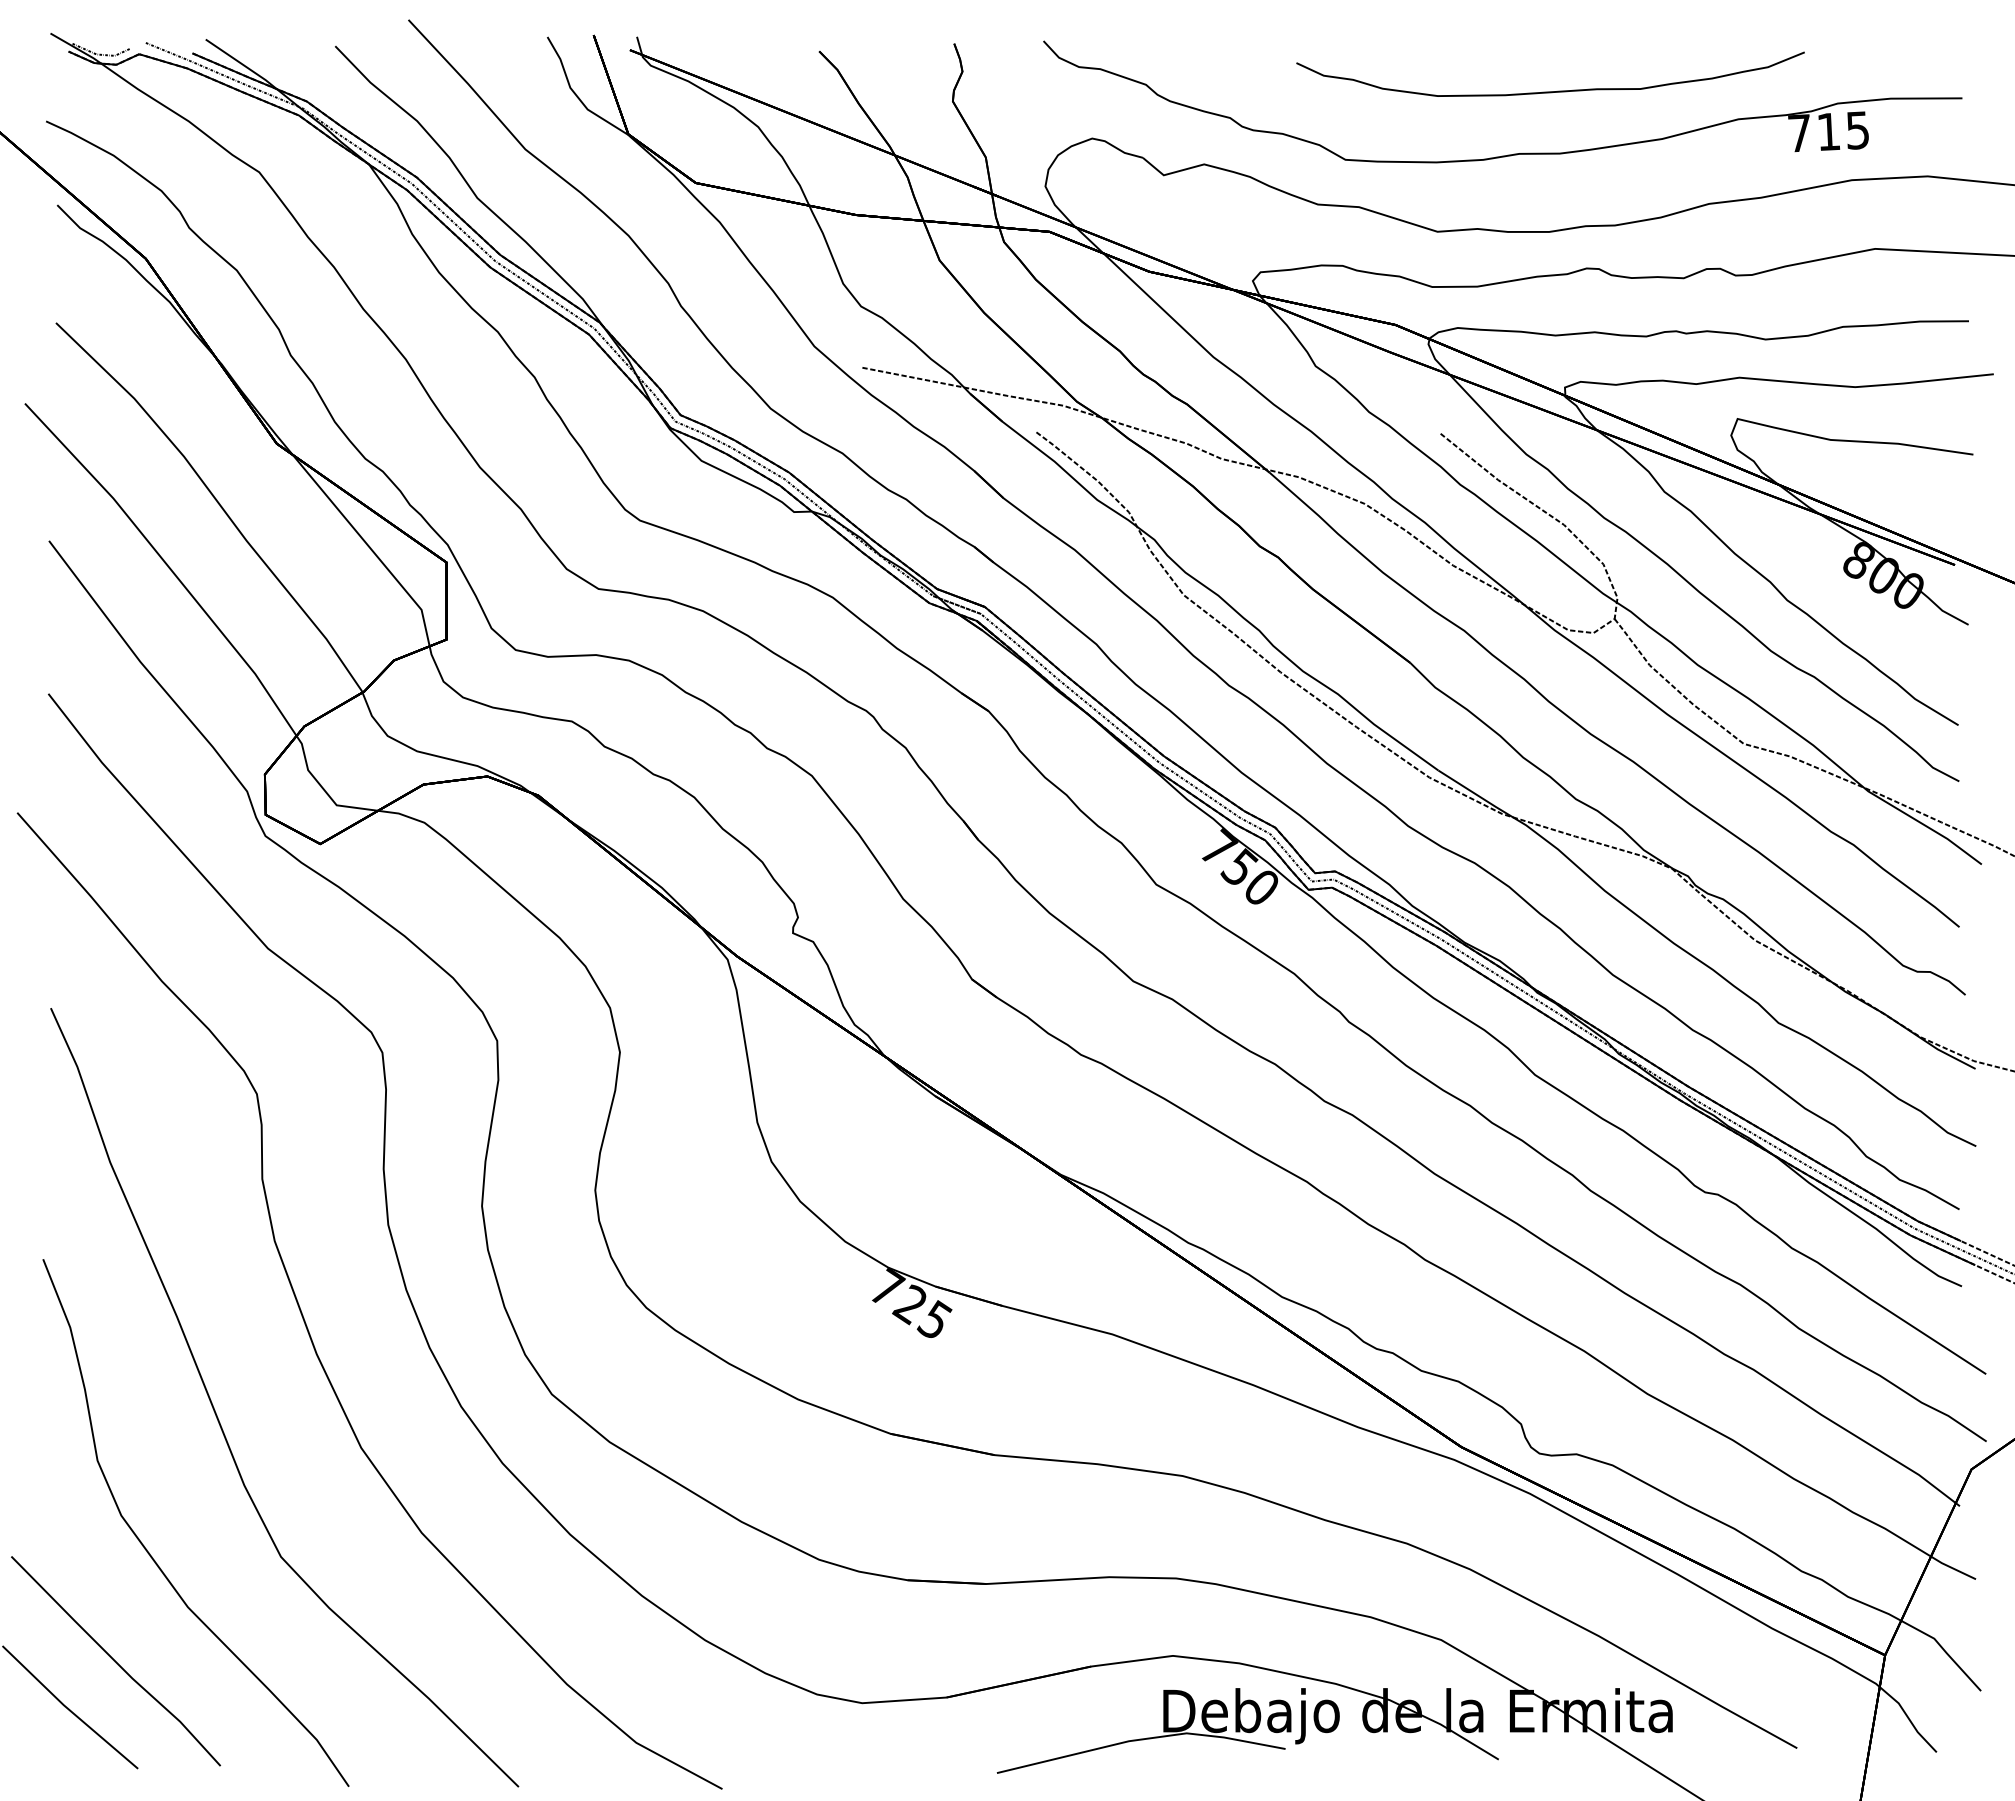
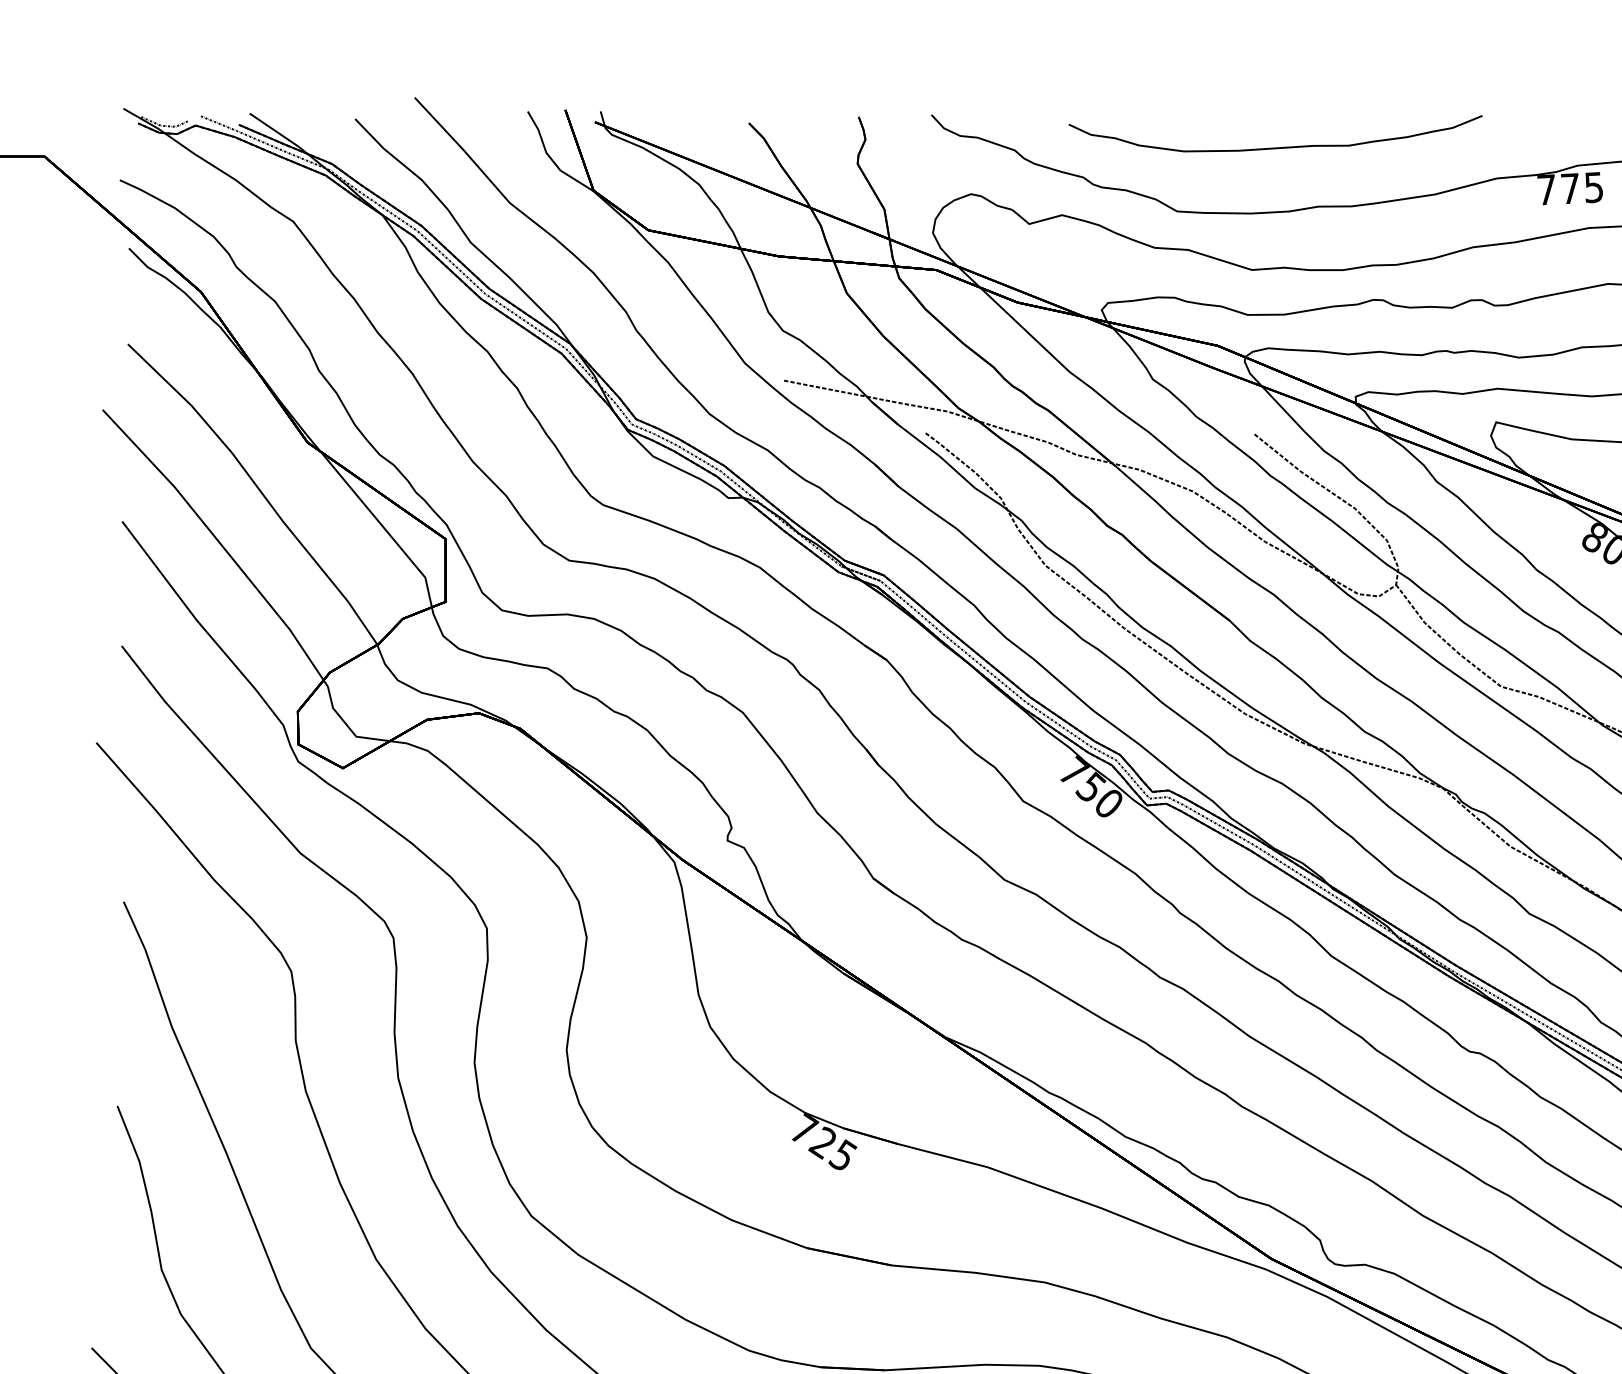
curve: (1550, 91) -> (1275, 147), moved
text: (1828, 131) -> (1570, 188), 715 -> 775

